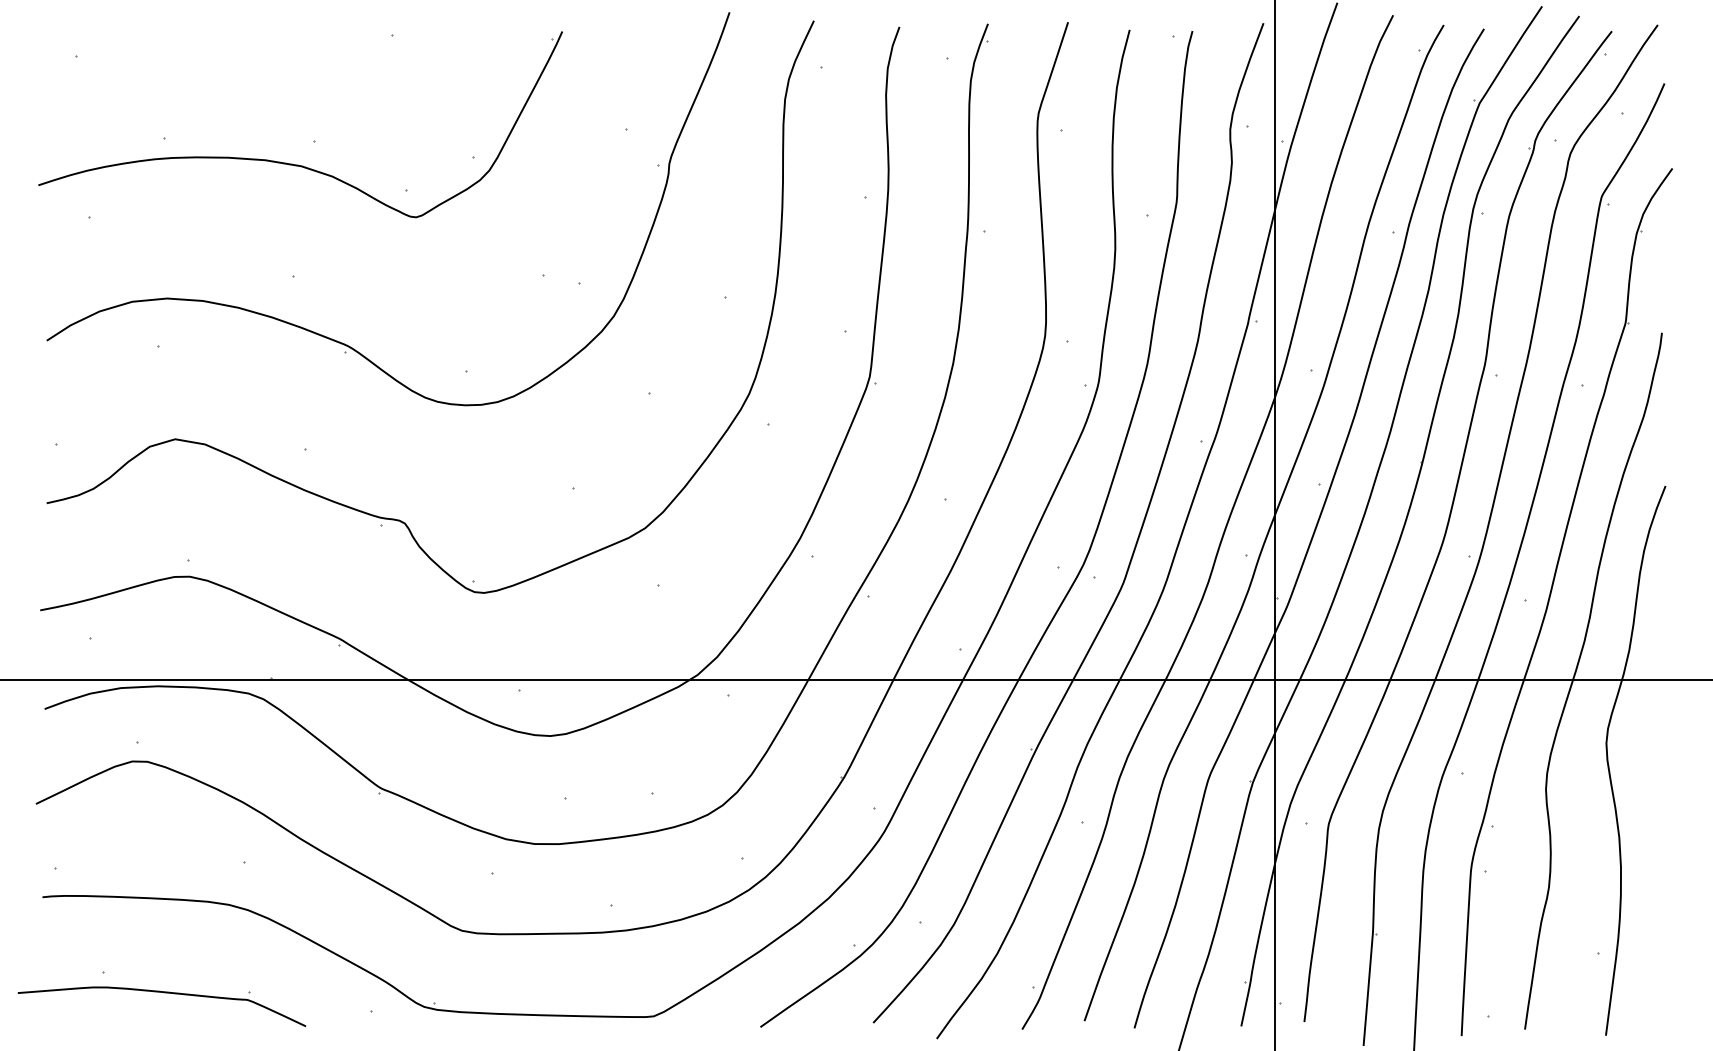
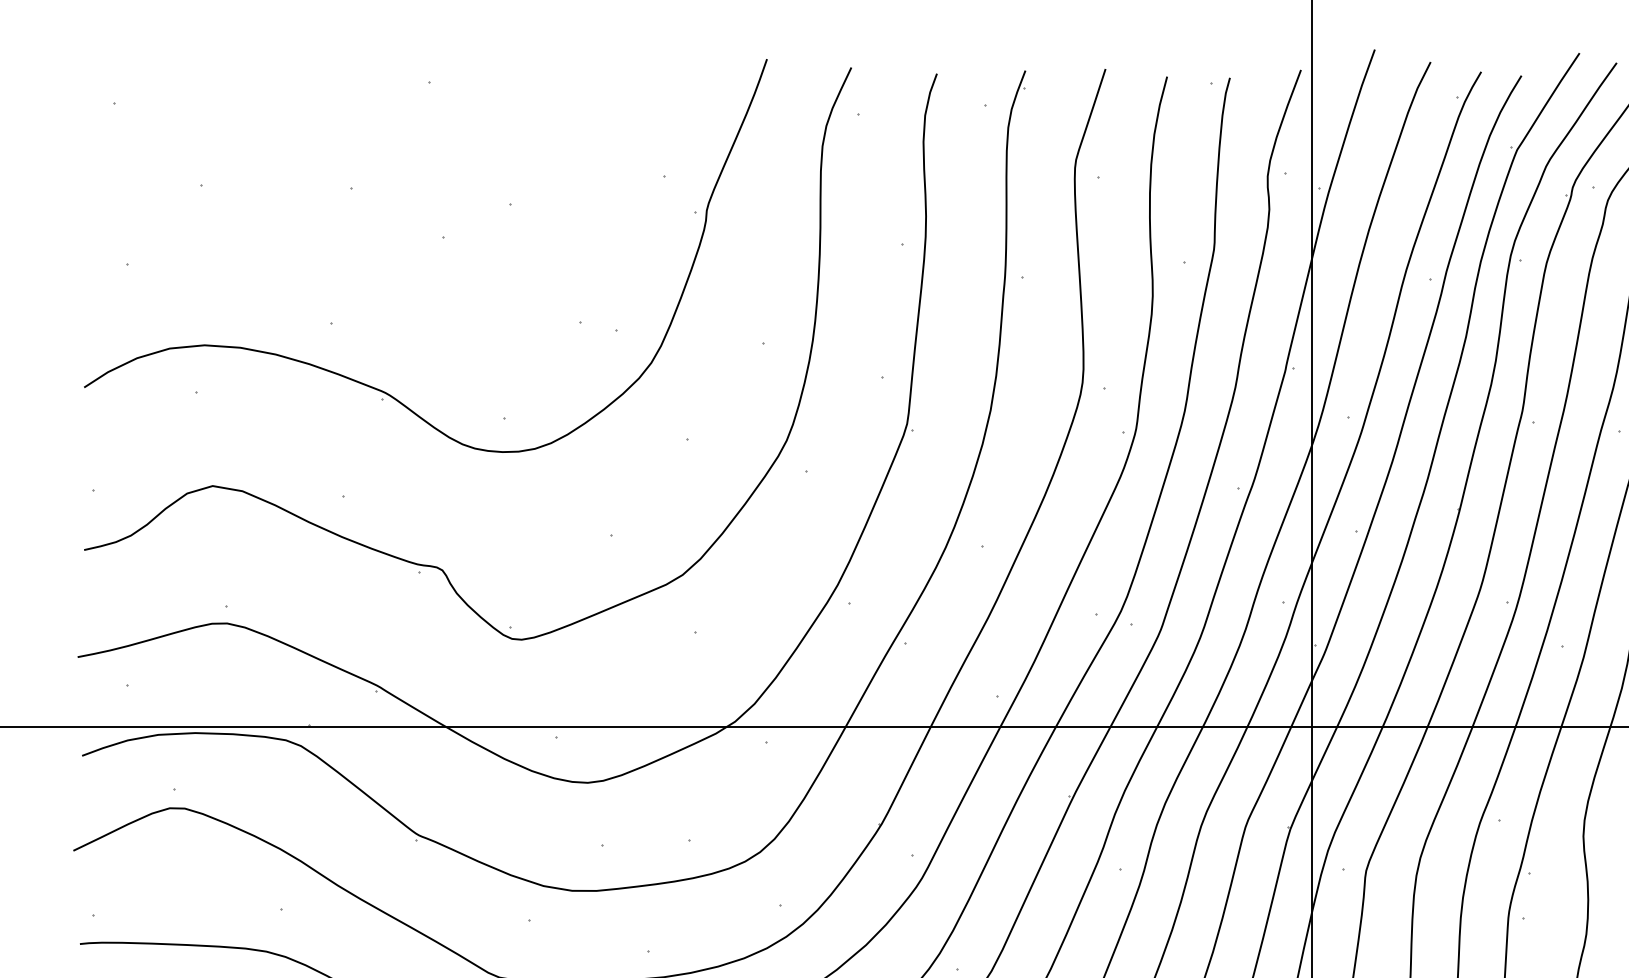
part: (292, 163) -> (329, 210), removed

